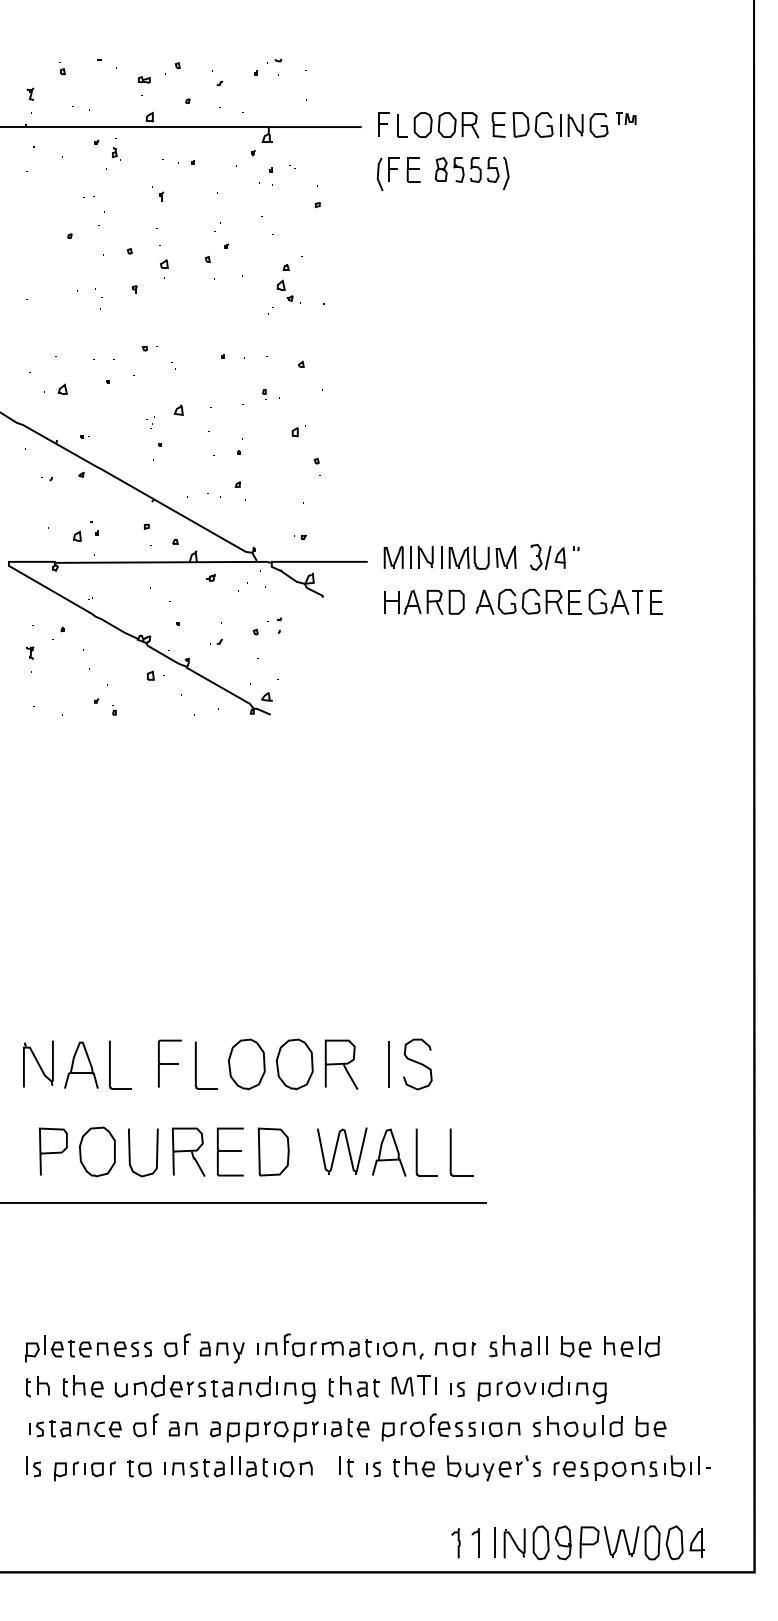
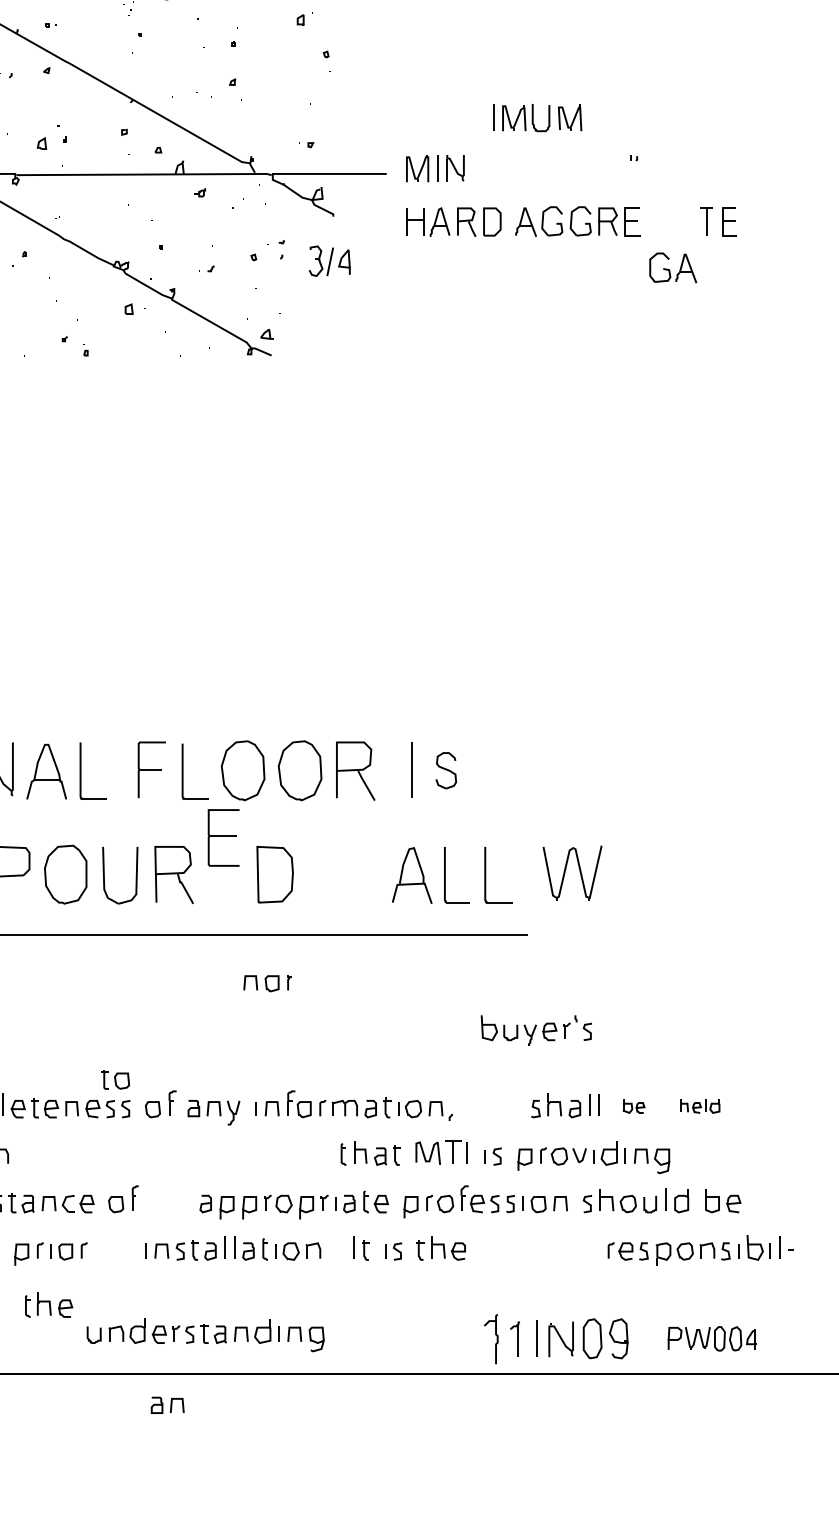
part: (478, 557) -> (537, 117), moved
part: (547, 557) -> (329, 261), moved
part: (608, 601) -> (672, 267), moved
part: (417, 1064) -> (445, 770), size x0.6
part: (342, 1150) -> (572, 872), moved
part: (229, 1151) -> (222, 837), moved
part: (575, 1346) -> (633, 1105), size x0.6
part: (631, 1346) -> (699, 1105), size x0.6
part: (454, 1349) -> (266, 983), moved
part: (83, 1386) -> (49, 1305), moved
part: (215, 1389) -> (205, 1334), moved
part: (183, 1428) -> (167, 1404), moved
part: (139, 1468) -> (115, 1079), moved
part: (493, 1468) -> (536, 1030), moved
part: (641, 1542) -> (711, 1338), size x0.6
part: (455, 1543) -> (490, 1339), size x1.4

